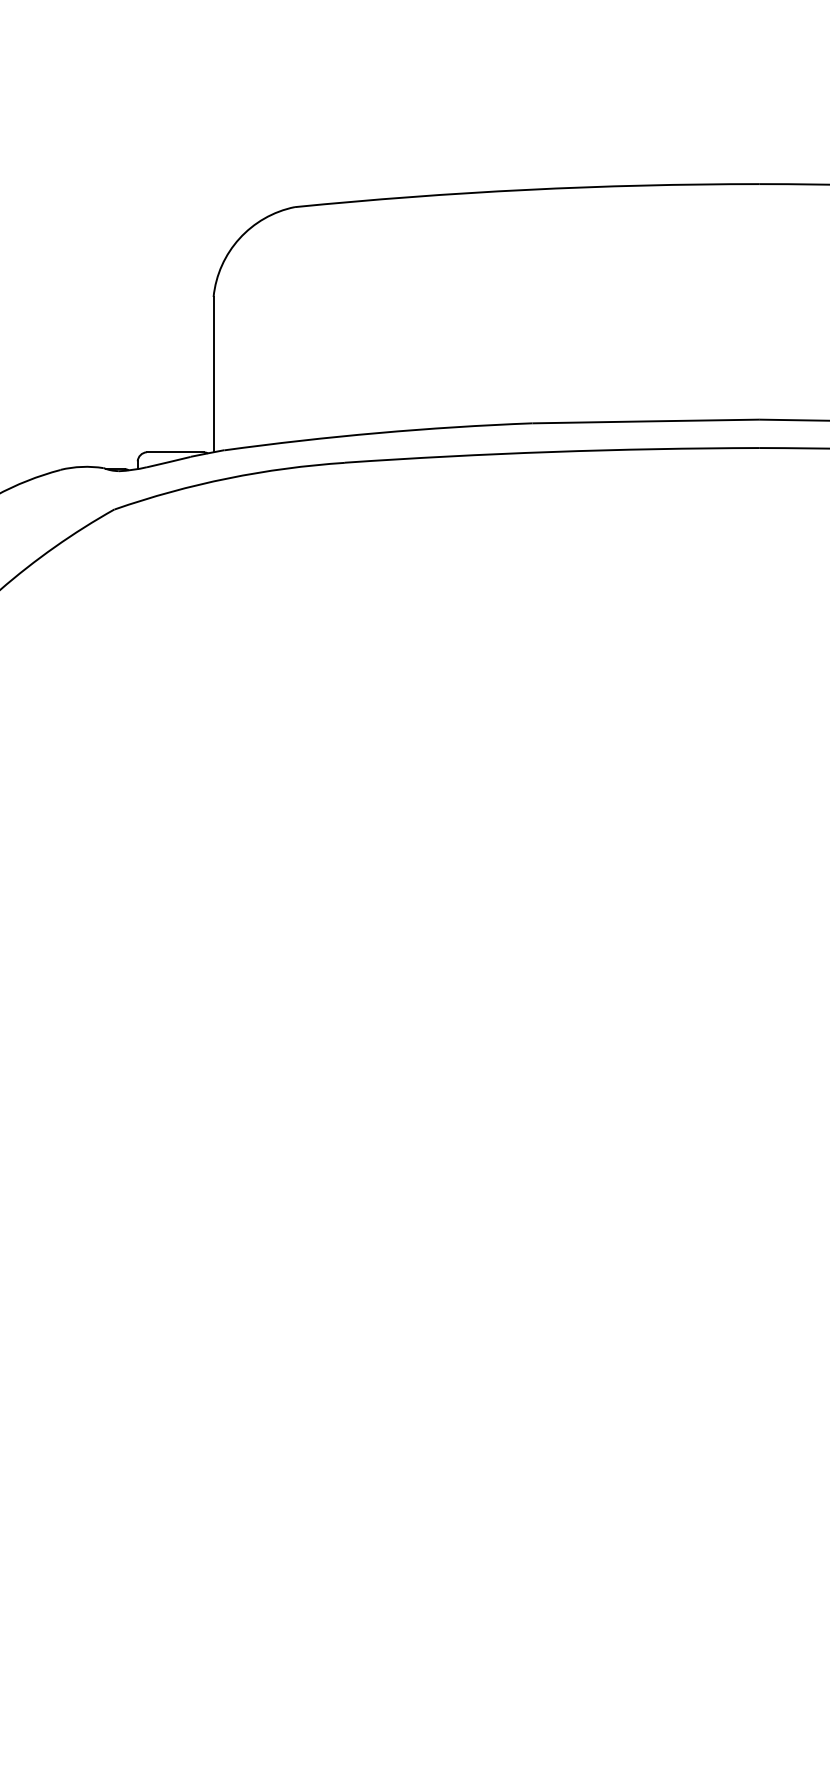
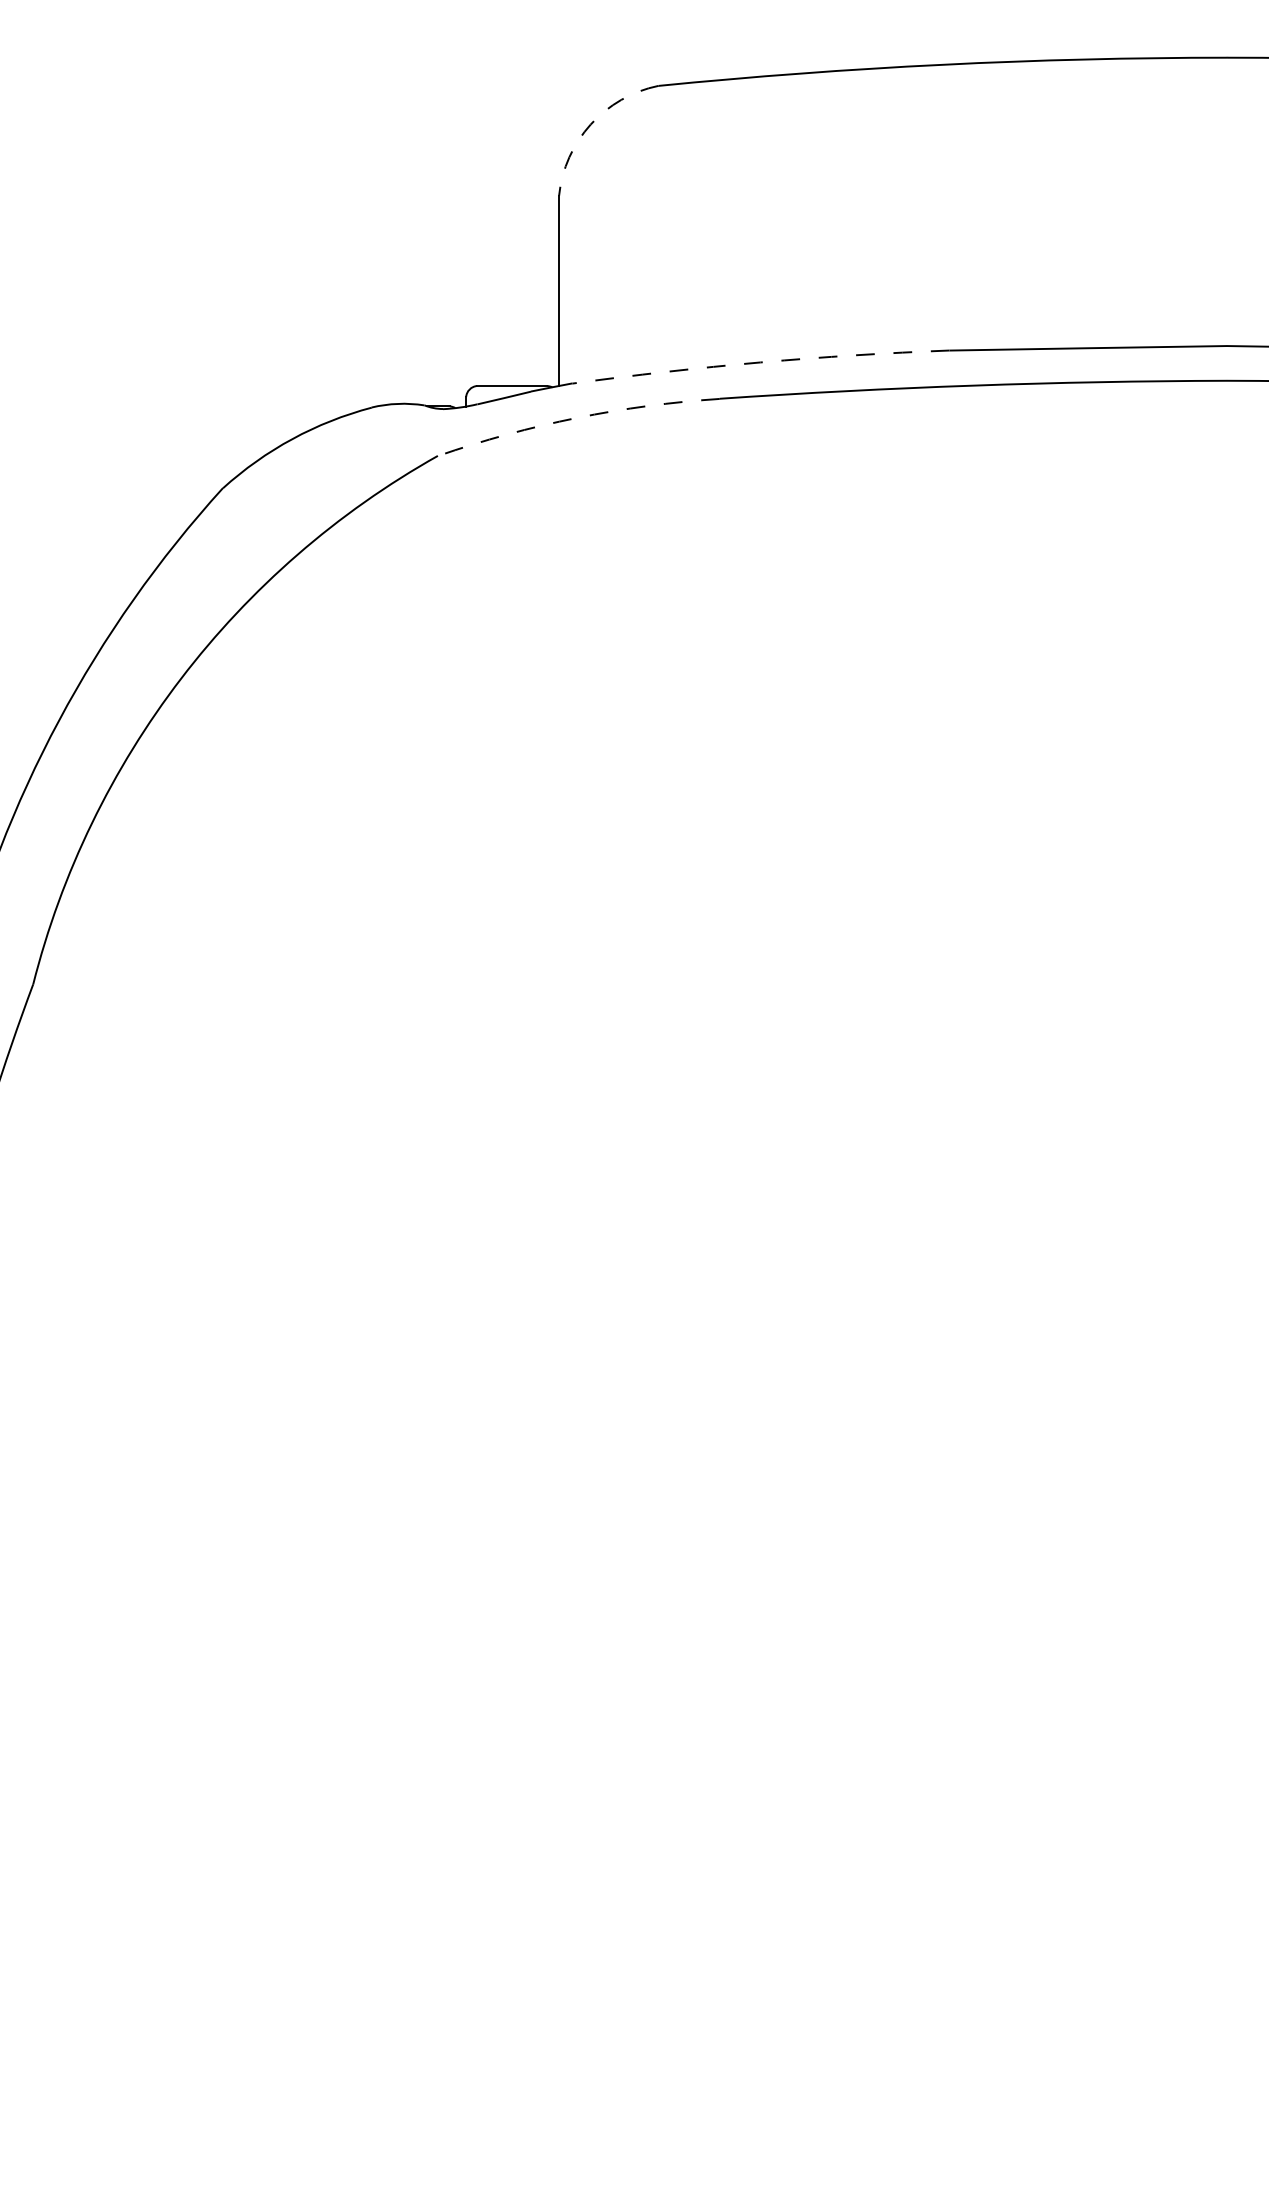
arc: (239, 238) -> (590, 124), solid -> dashed
arc: (378, 433) -> (760, 362), solid -> dashed
arc: (227, 478) -> (576, 417), solid -> dashed

